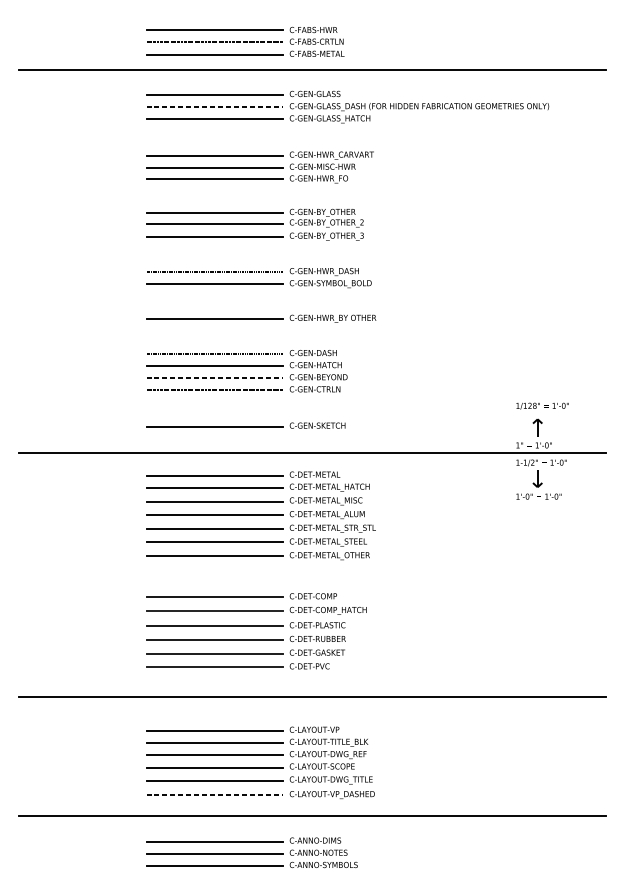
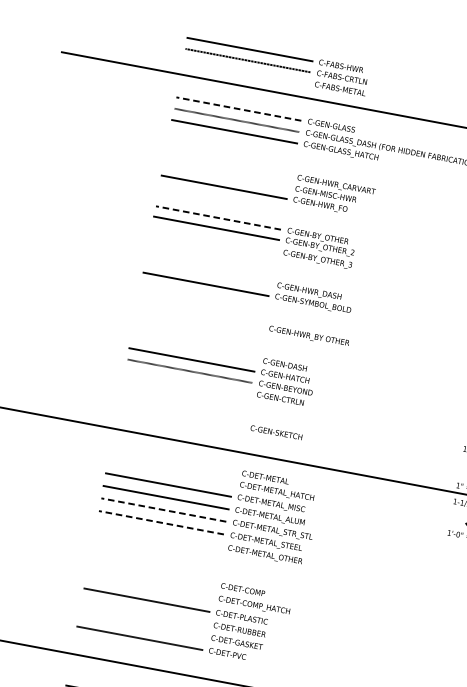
line: (214, 54) -> (245, 71), removed
line: (215, 94) -> (239, 108), solid -> dashed
line: (214, 155) -> (227, 165), removed
line: (214, 167) -> (225, 176), removed
line: (215, 212) -> (218, 217), solid -> dashed
line: (214, 236) -> (213, 239), removed
line: (214, 272) -> (207, 273), removed
line: (214, 318) -> (199, 315), removed
line: (214, 354) -> (193, 349), removed
line: (214, 390) -> (187, 382), removed
line: (214, 427) -> (180, 416), removed
line: (214, 475) -> (172, 460), removed
line: (214, 488) -> (170, 472), removed
line: (215, 528) -> (164, 510), solid -> dashed
line: (215, 542) -> (161, 523), solid -> dashed
line: (214, 556) -> (158, 535), removed
line: (214, 597) -> (151, 573), removed
line: (214, 611) -> (148, 586), removed
line: (214, 640) -> (143, 613), removed
line: (214, 653) -> (141, 625), removed

